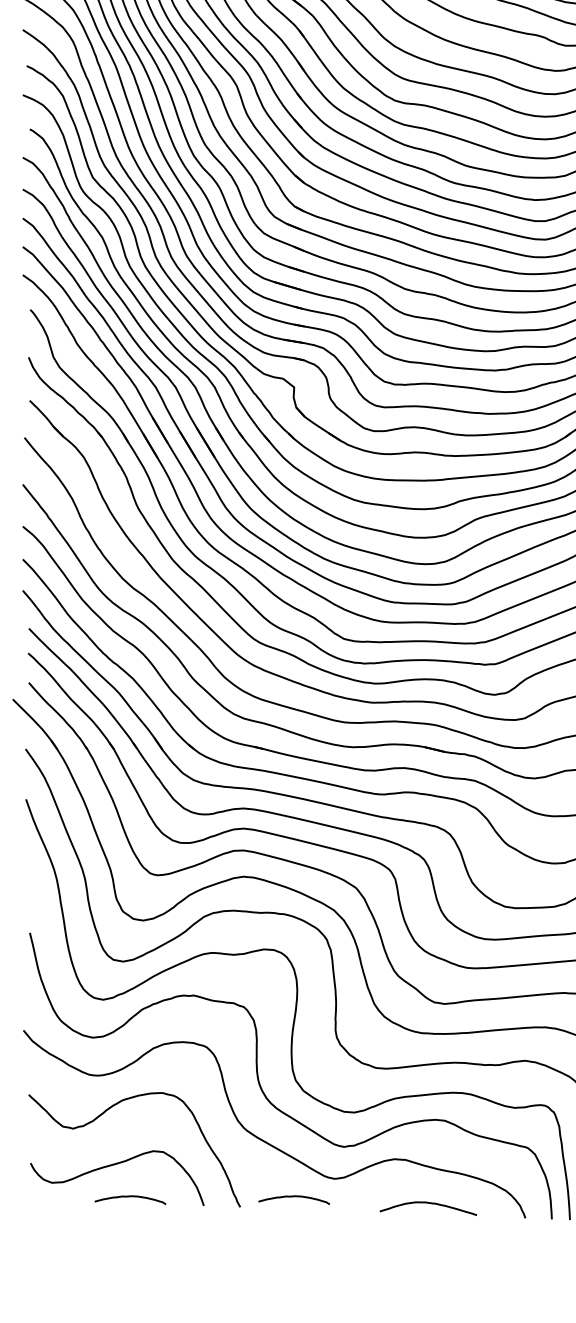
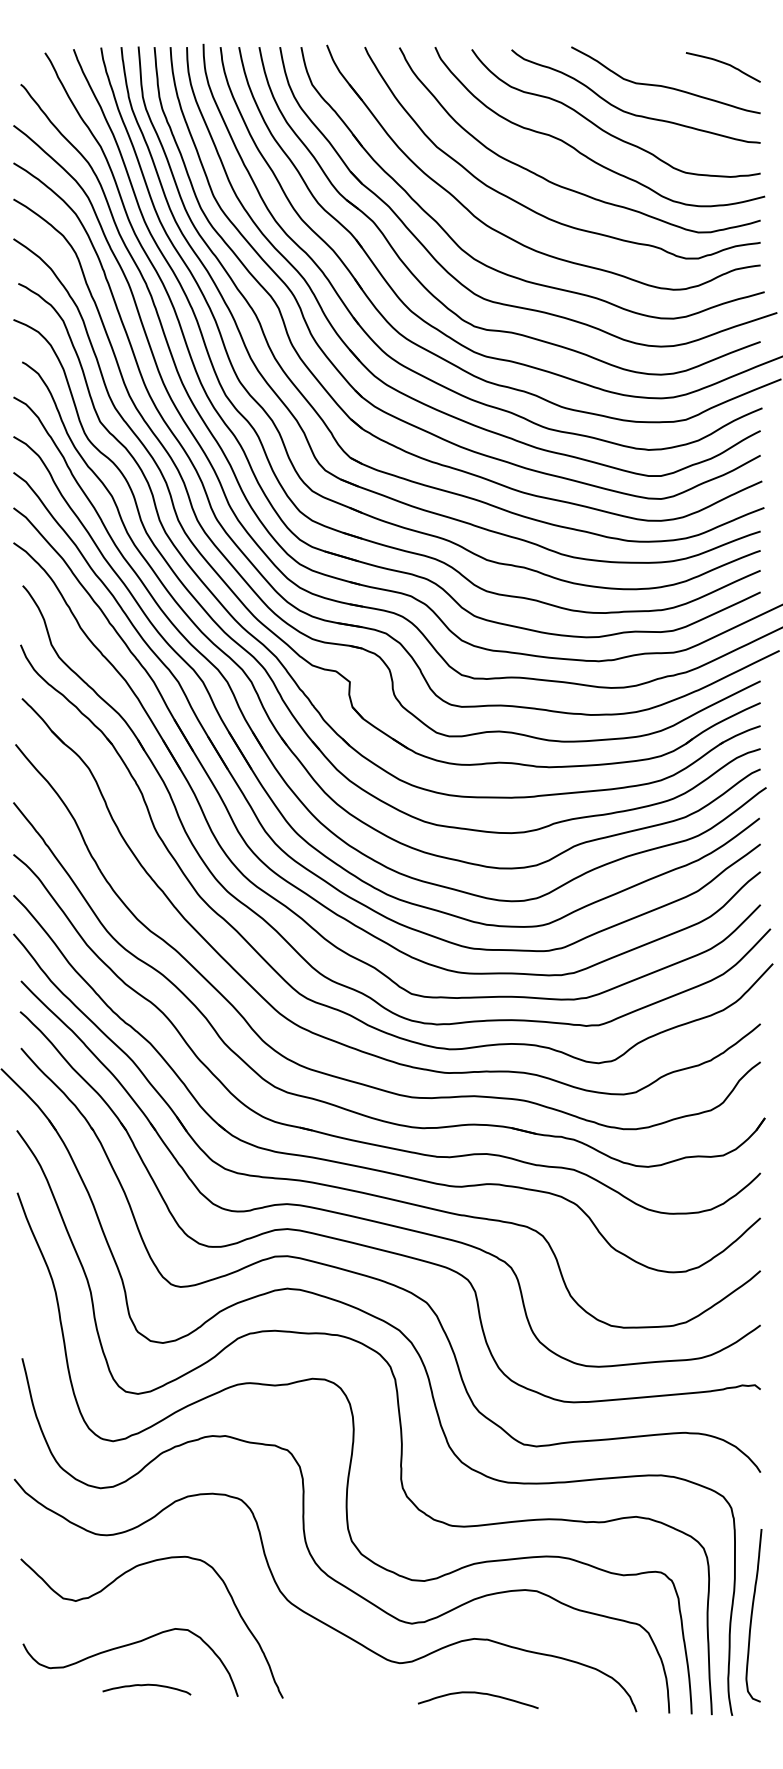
curve: (293, 1196) -> (349, 1685), removed
curve: (430, 1204) -> (480, 1694), moved

